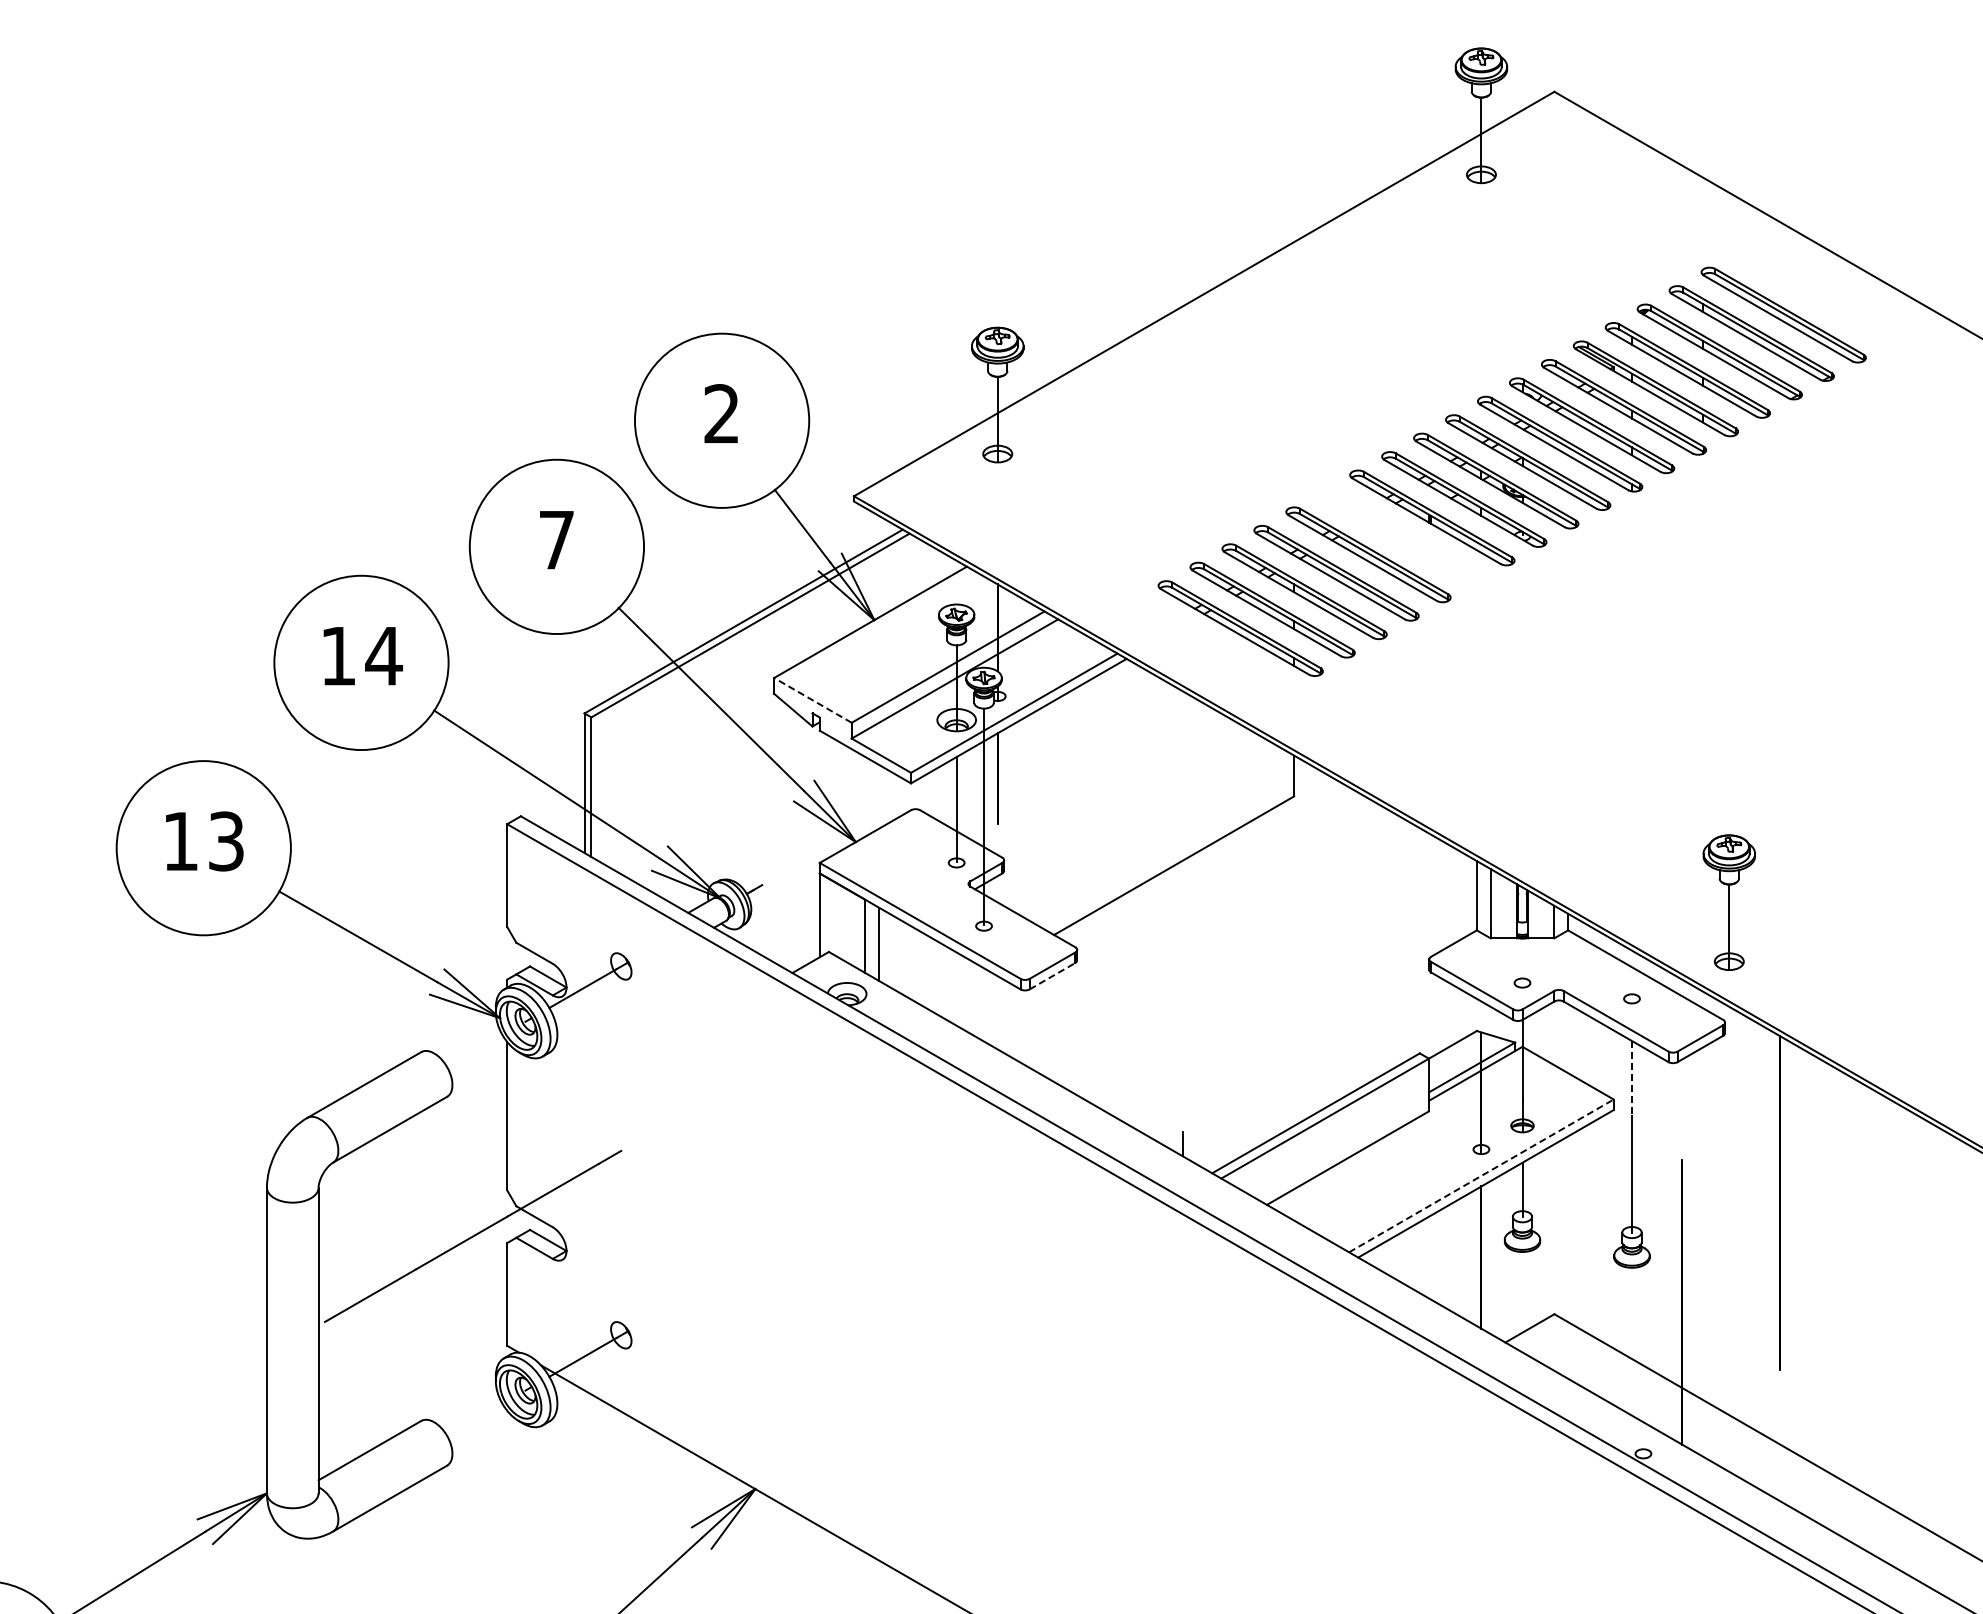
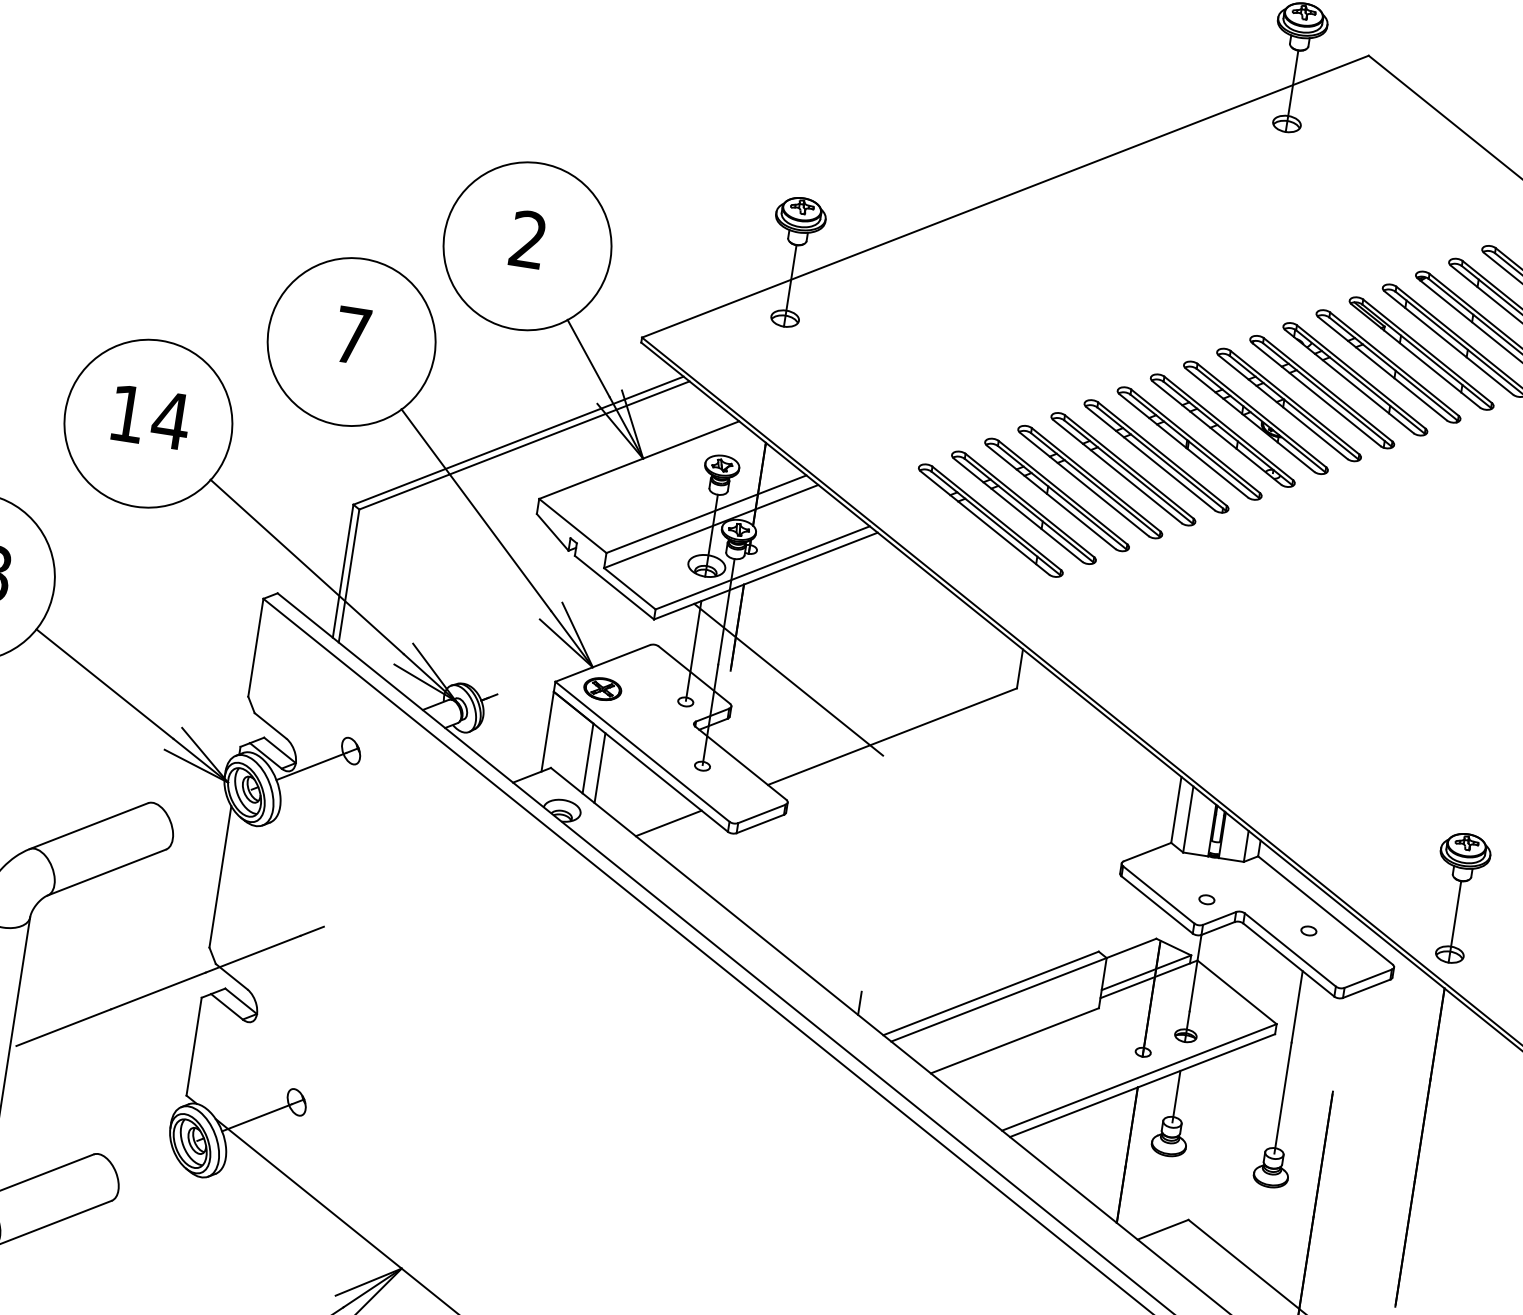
part: (1400, 536) -> (1156, 456), added
line: (812, 700) -> (572, 526), dashed -> solid
line: (1058, 823) -> (788, 679), added
part: (869, 862) -> (602, 688), added
part: (1728, 902) -> (1457, 898), moved
line: (1052, 975) -> (760, 823), dashed -> solid
line: (958, 989) -> (668, 822), added
line: (1632, 1078) -> (1297, 1006), dashed -> solid
line: (1481, 1175) -> (1139, 1077), dashed -> solid

